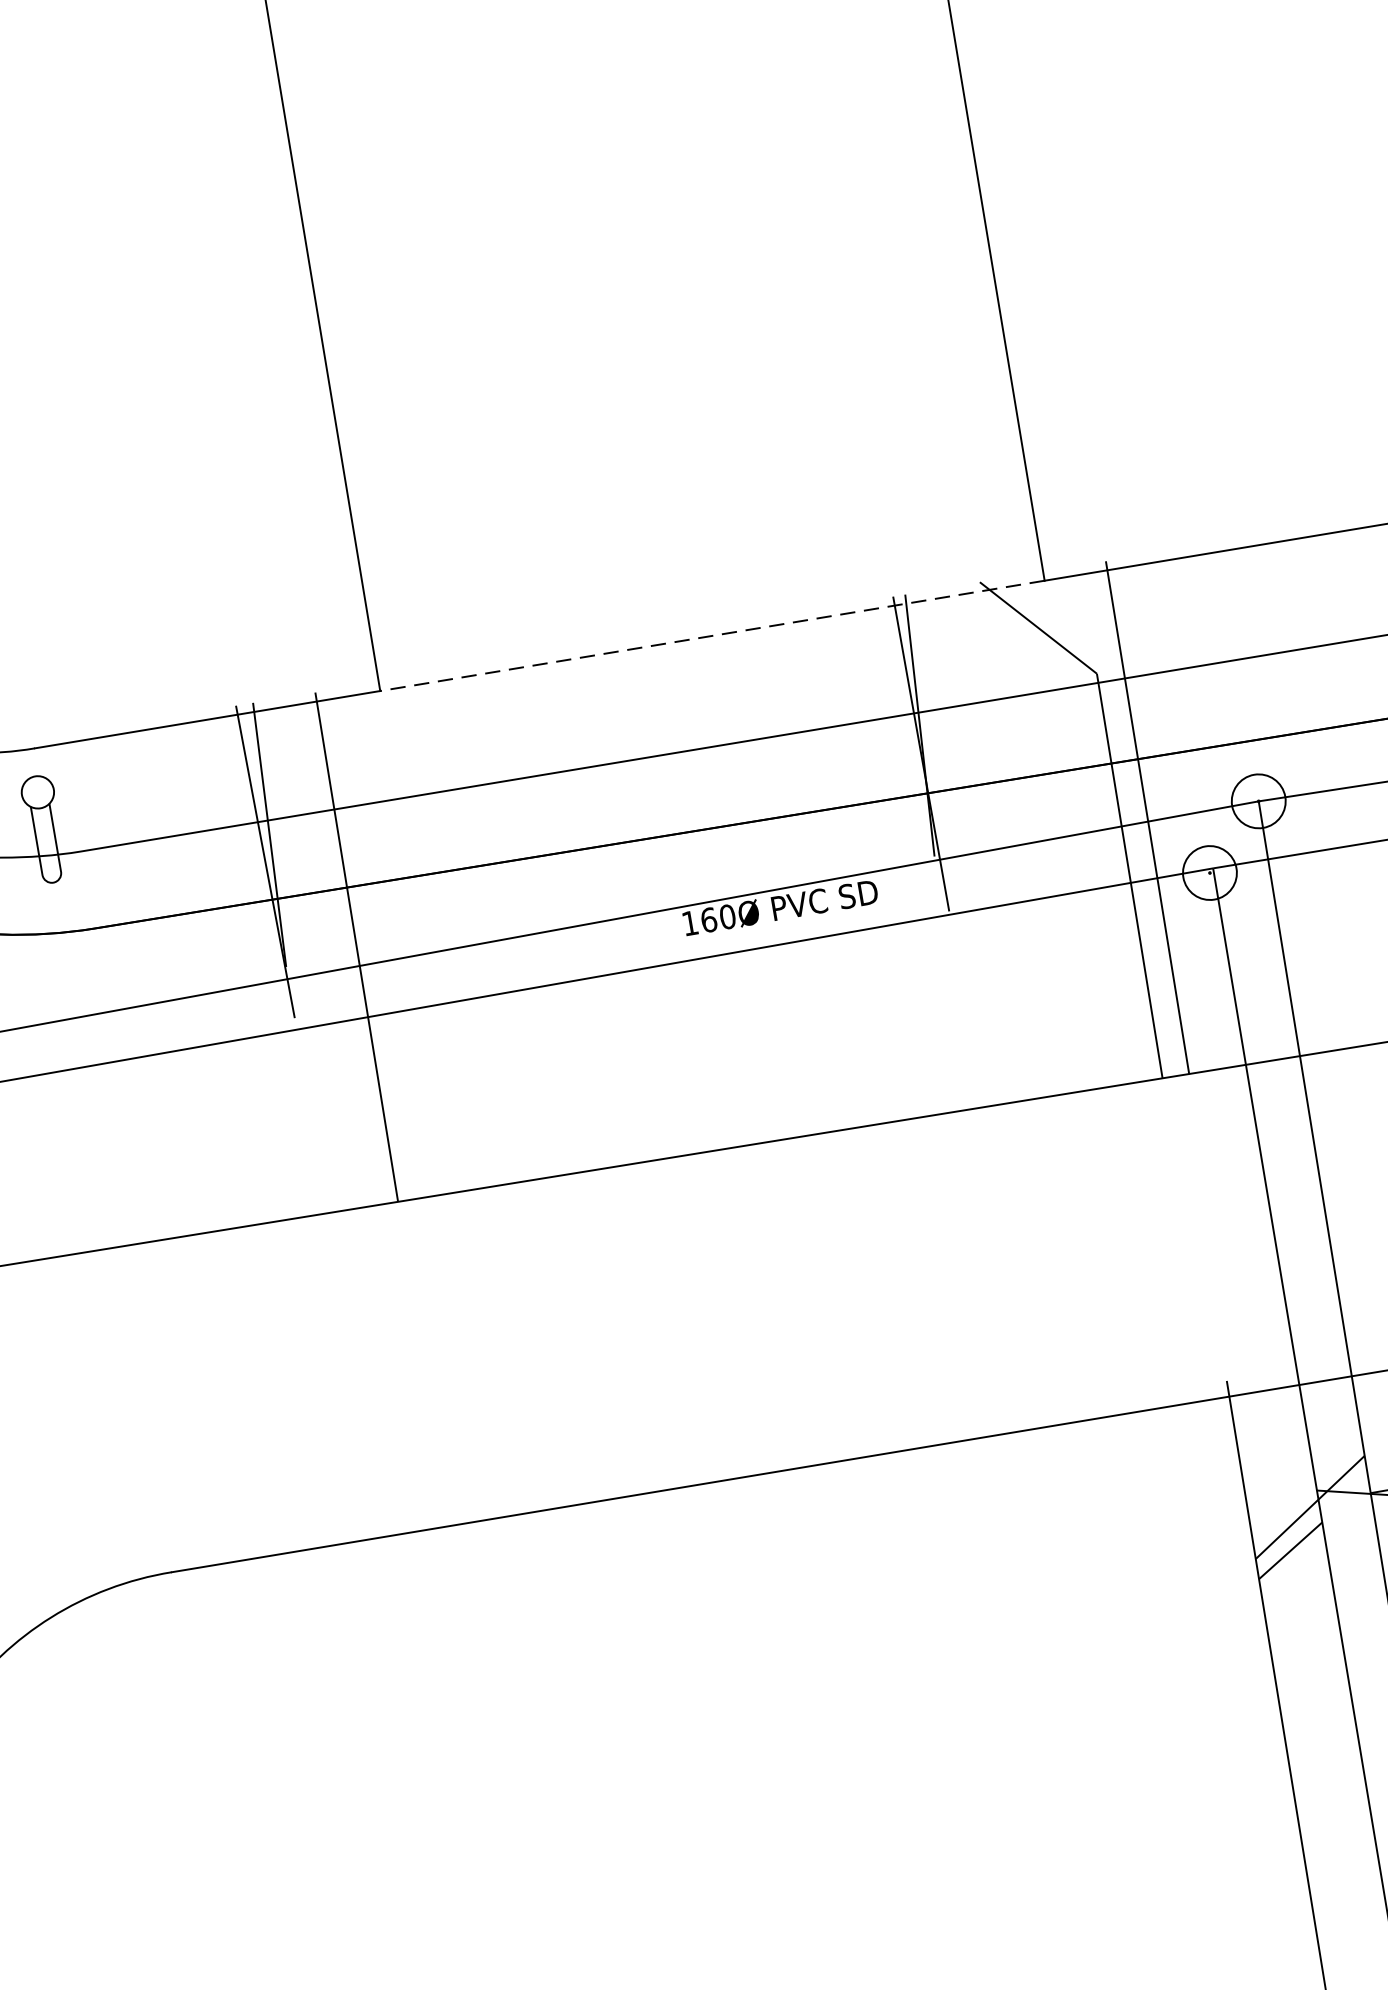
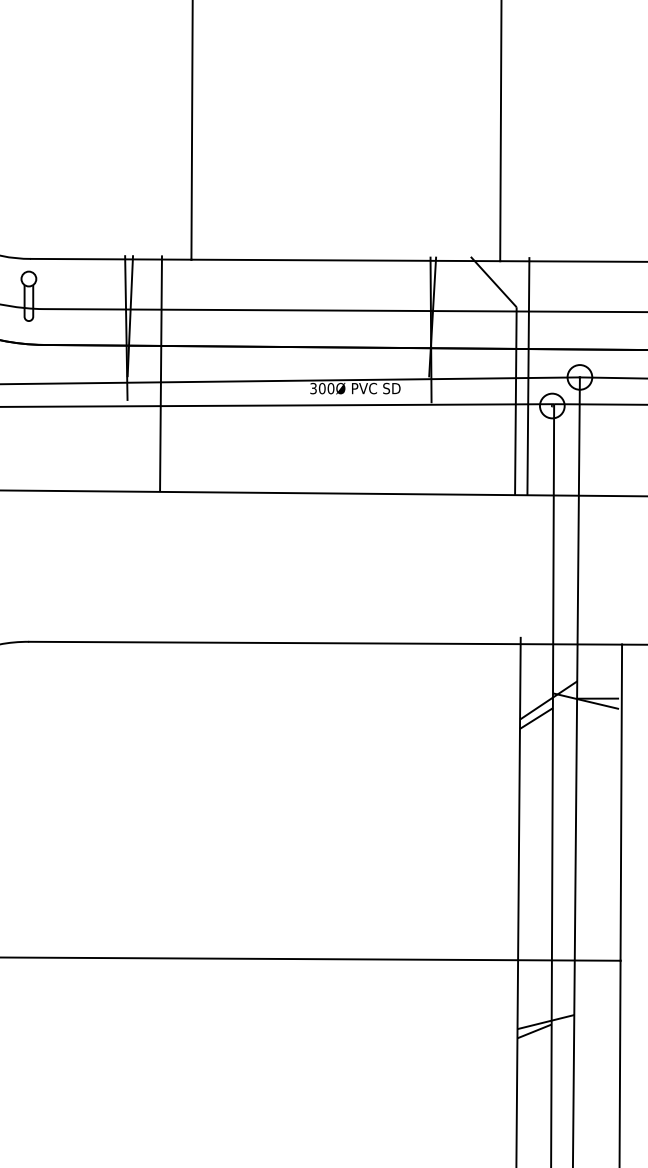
line: (711, 636) -> (345, 260), dashed -> solid
text: (698, 921) -> (317, 388), 160Ø -> 300Ø

